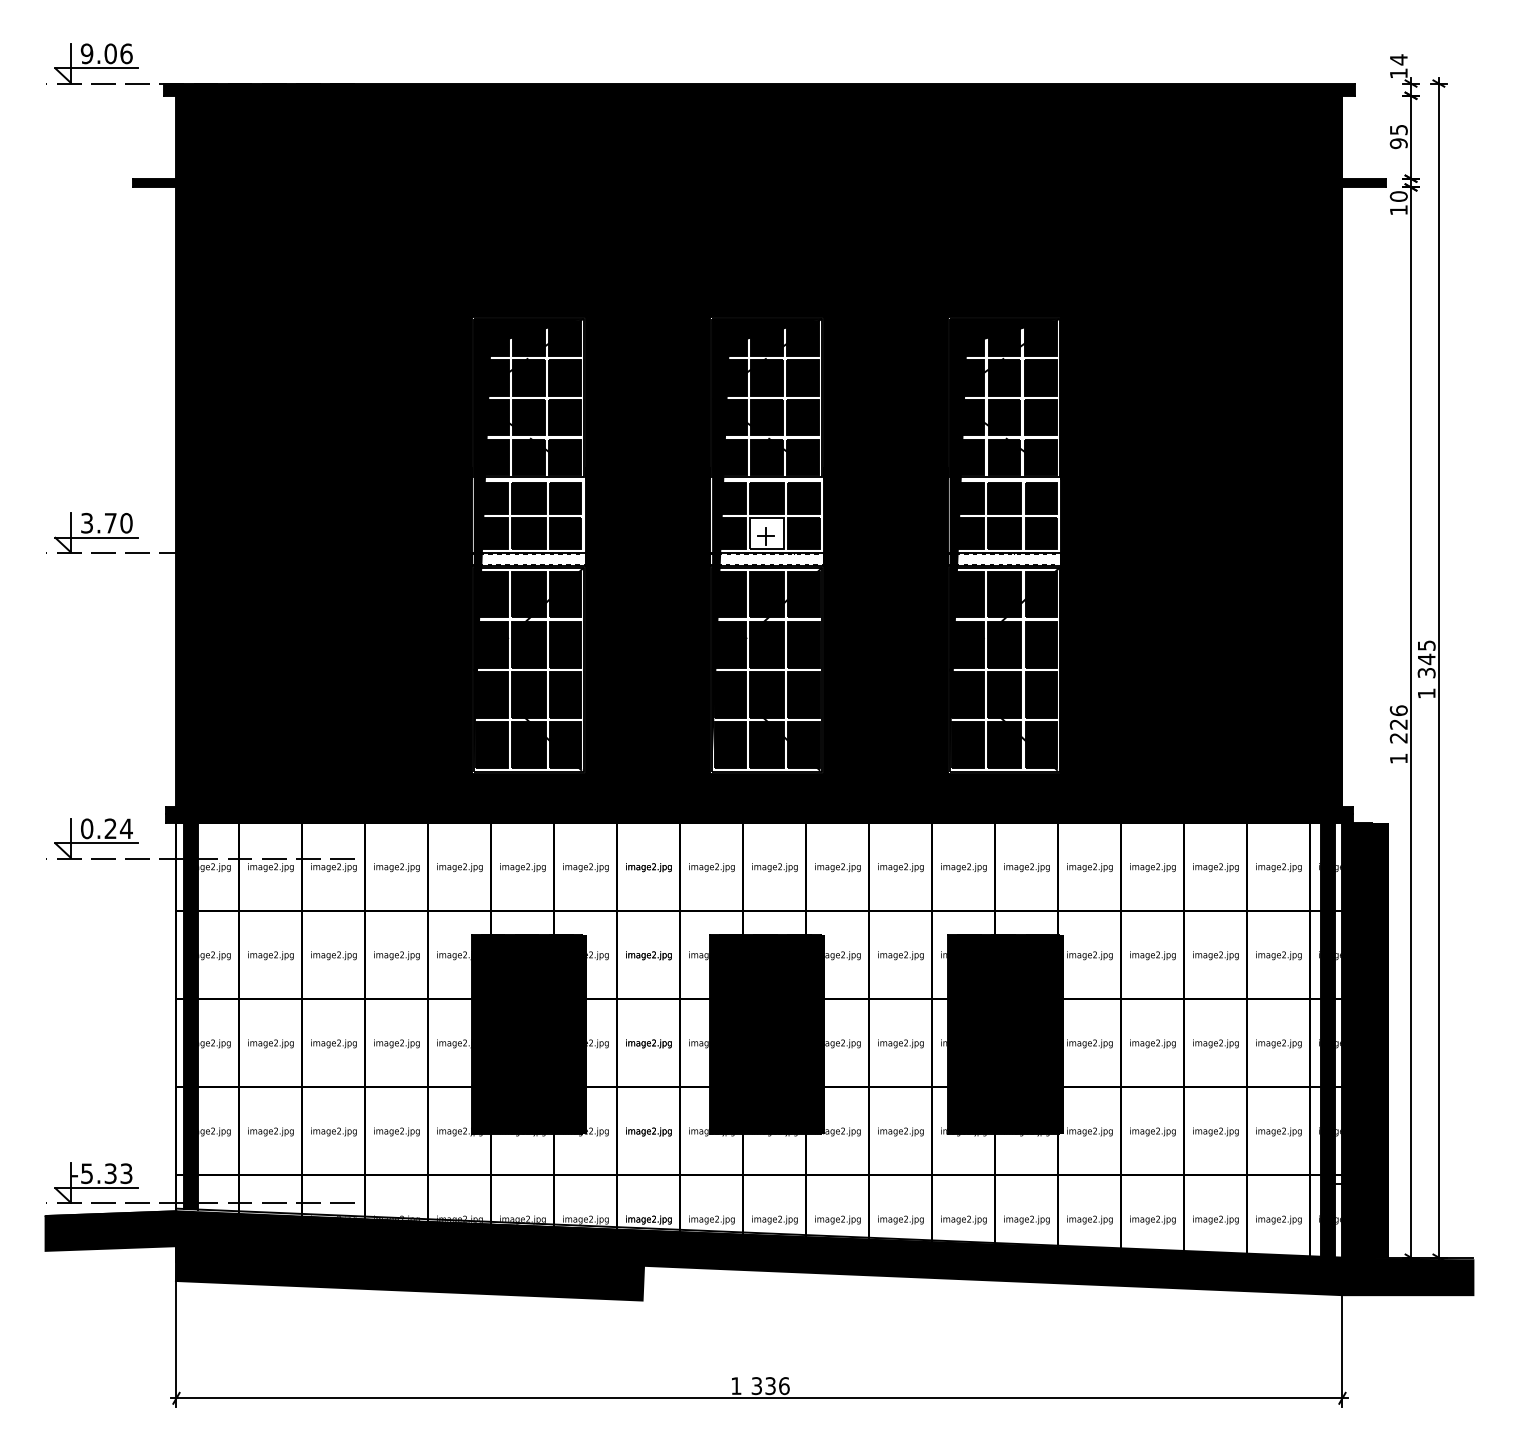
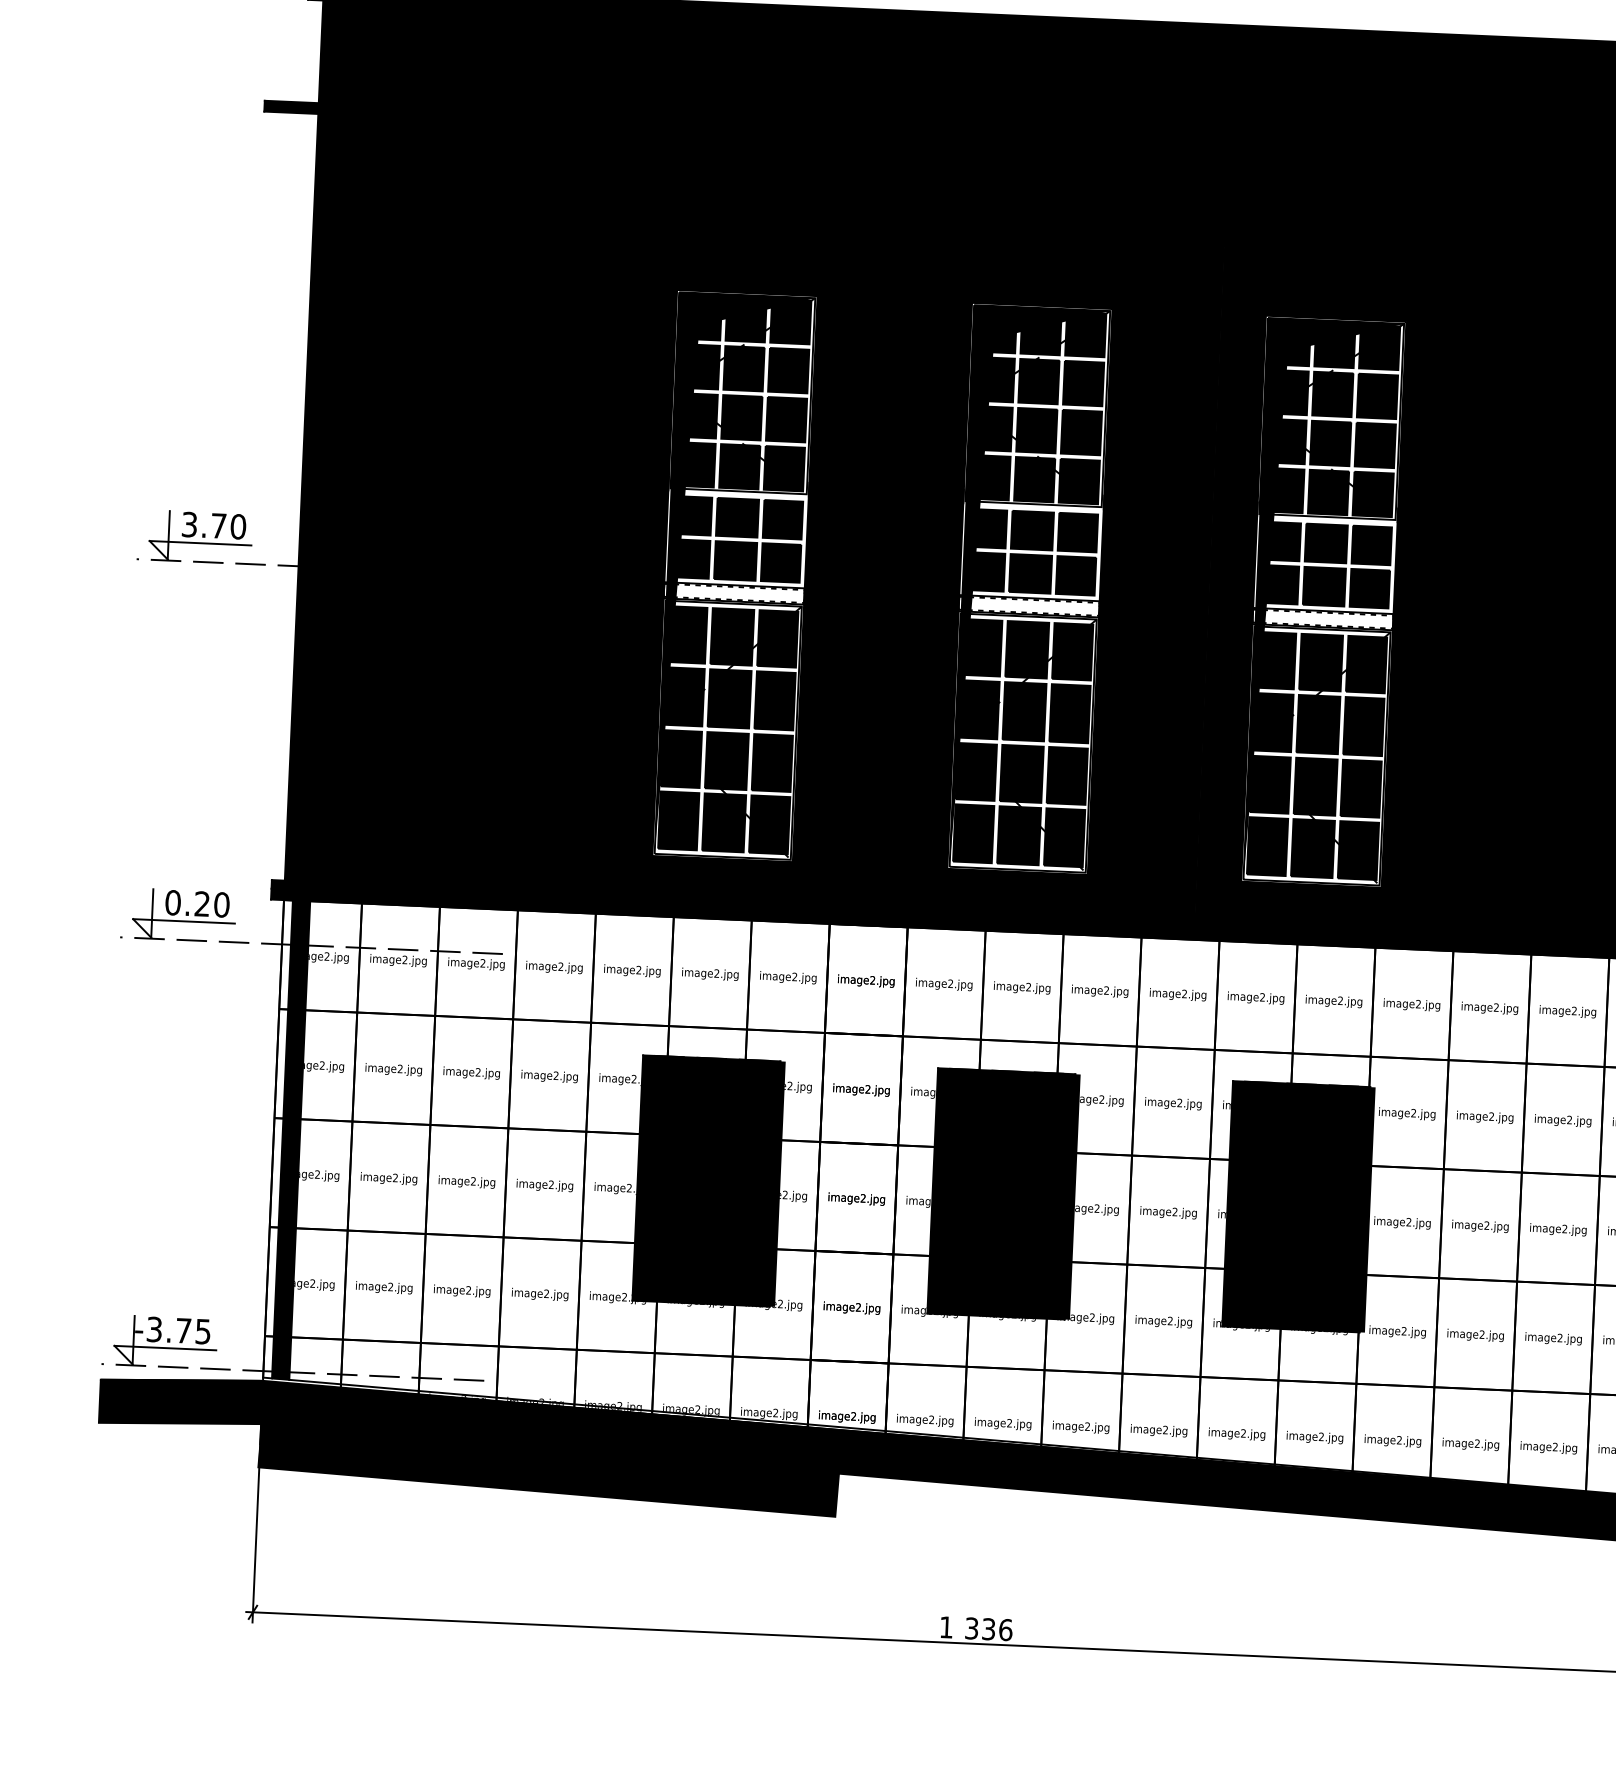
fill: (766, 533) -> (1029, 574), added
text: (125, 828) -> (220, 904), 0.24 -> 0.20
text: (106, 1173) -> (178, 1330), -5.33 -> -3.75

